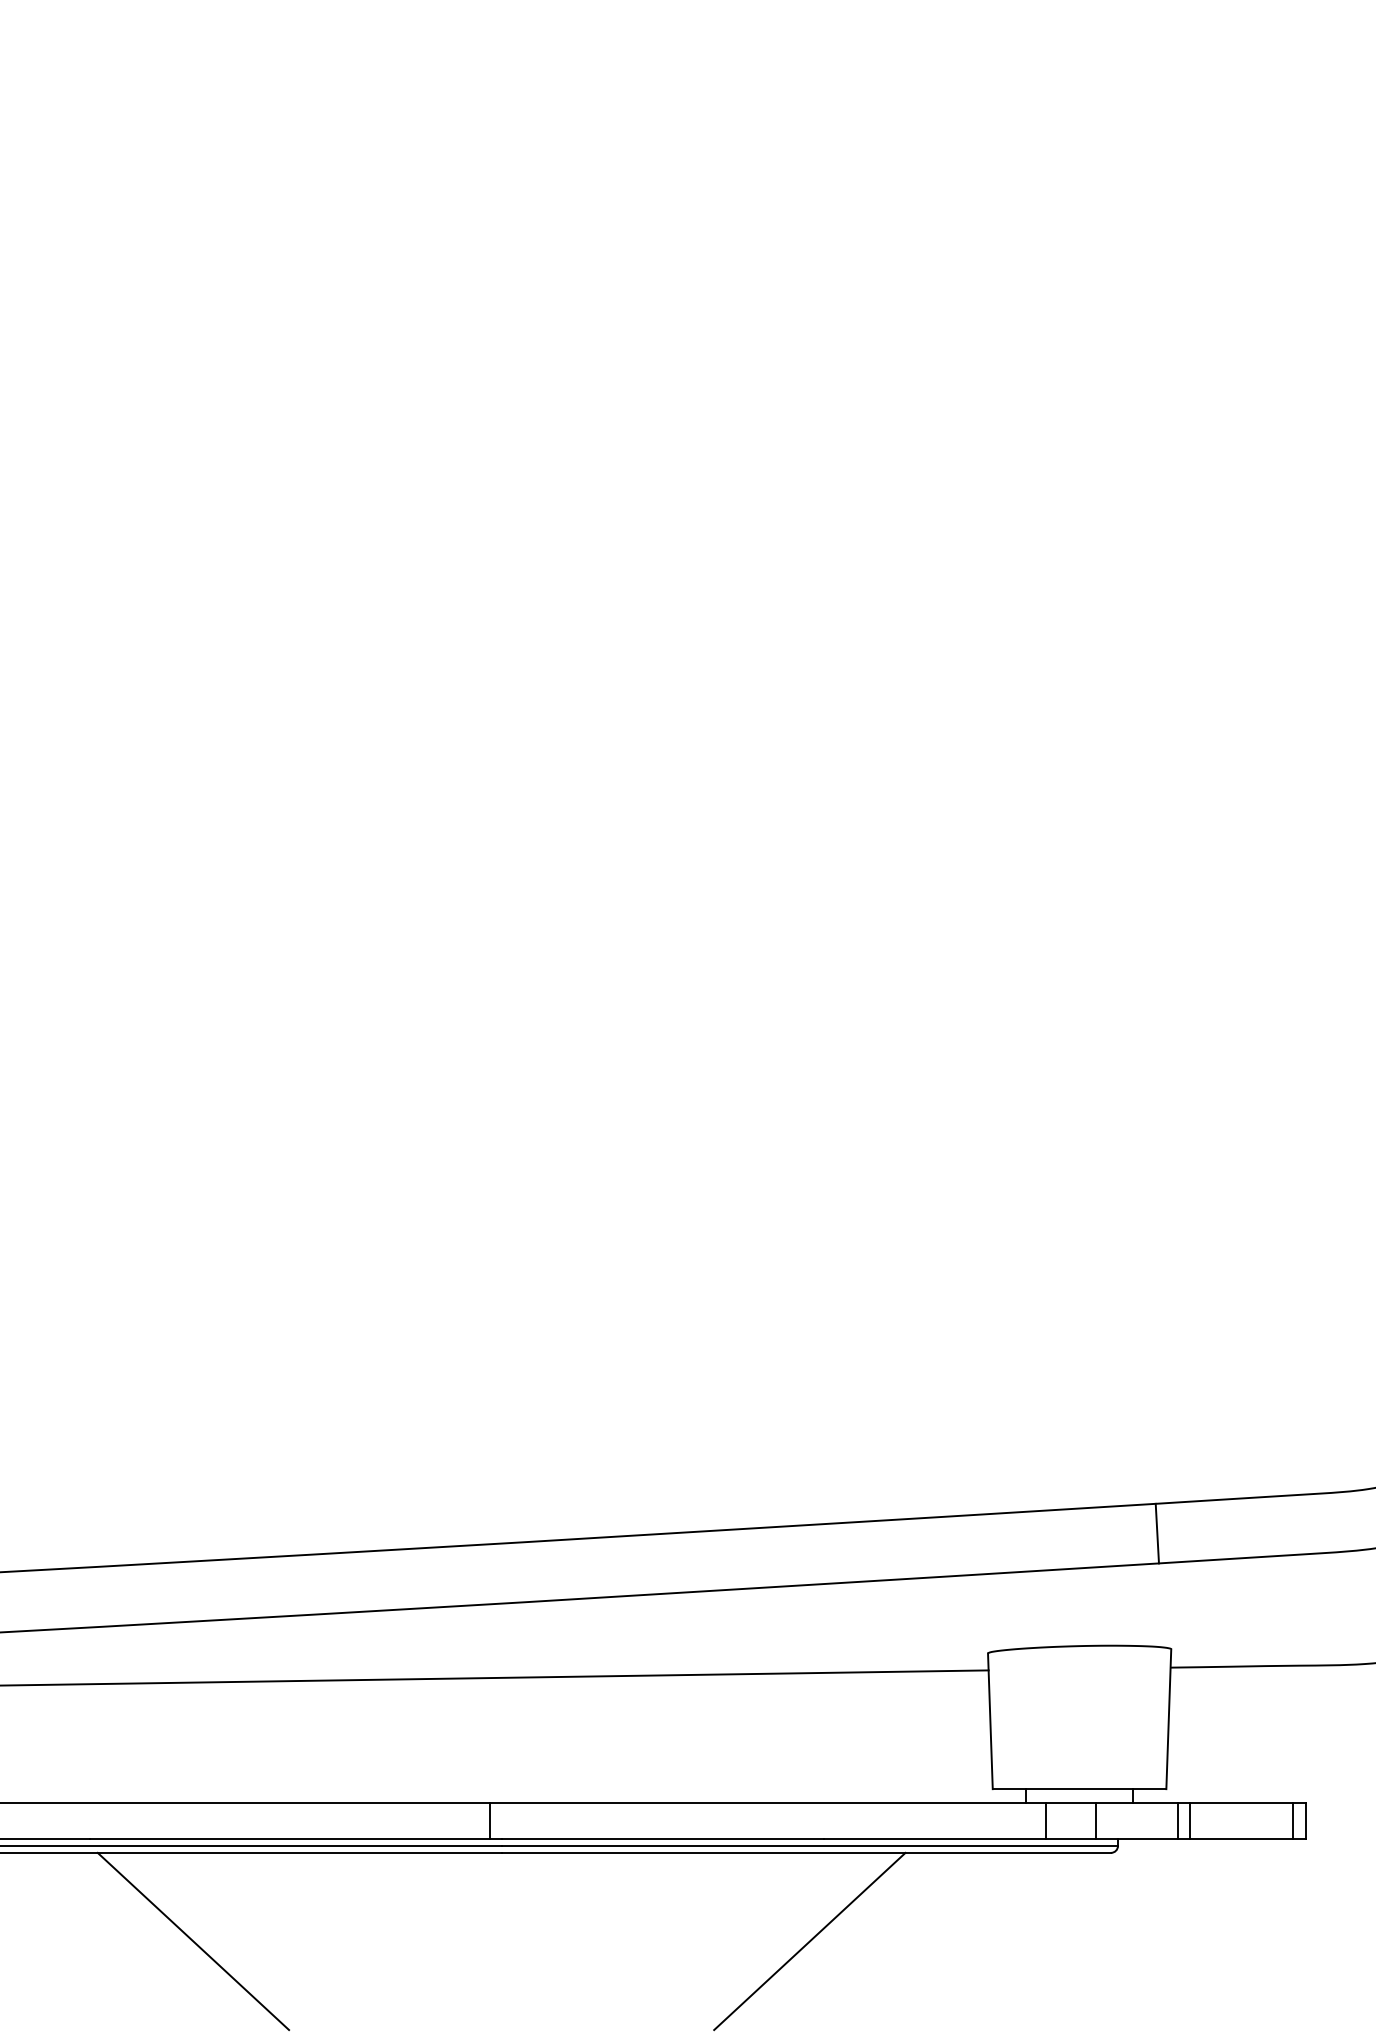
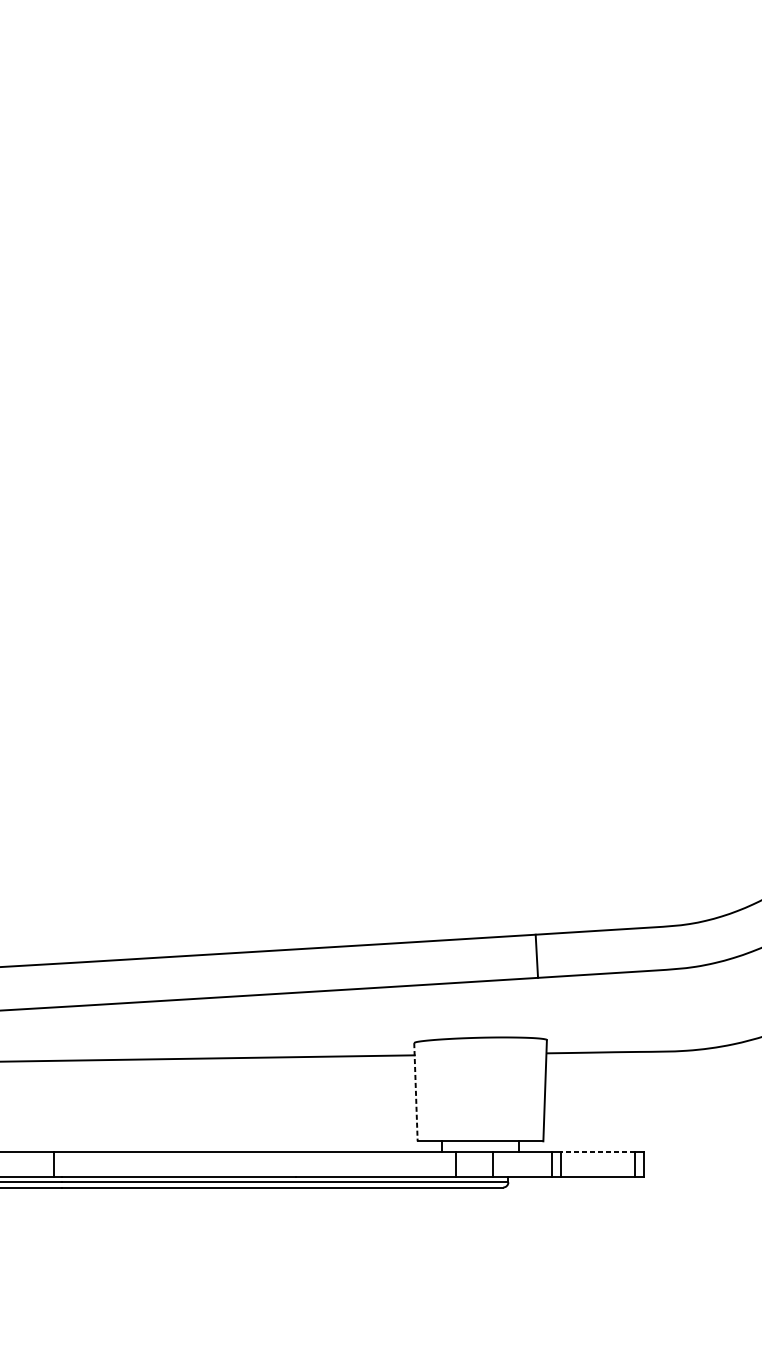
line: (990, 1721) -> (416, 1092), solid -> dashed
line: (1241, 1803) -> (597, 1151), solid -> dashed
line: (809, 1941) -> (284, 1251), removed

